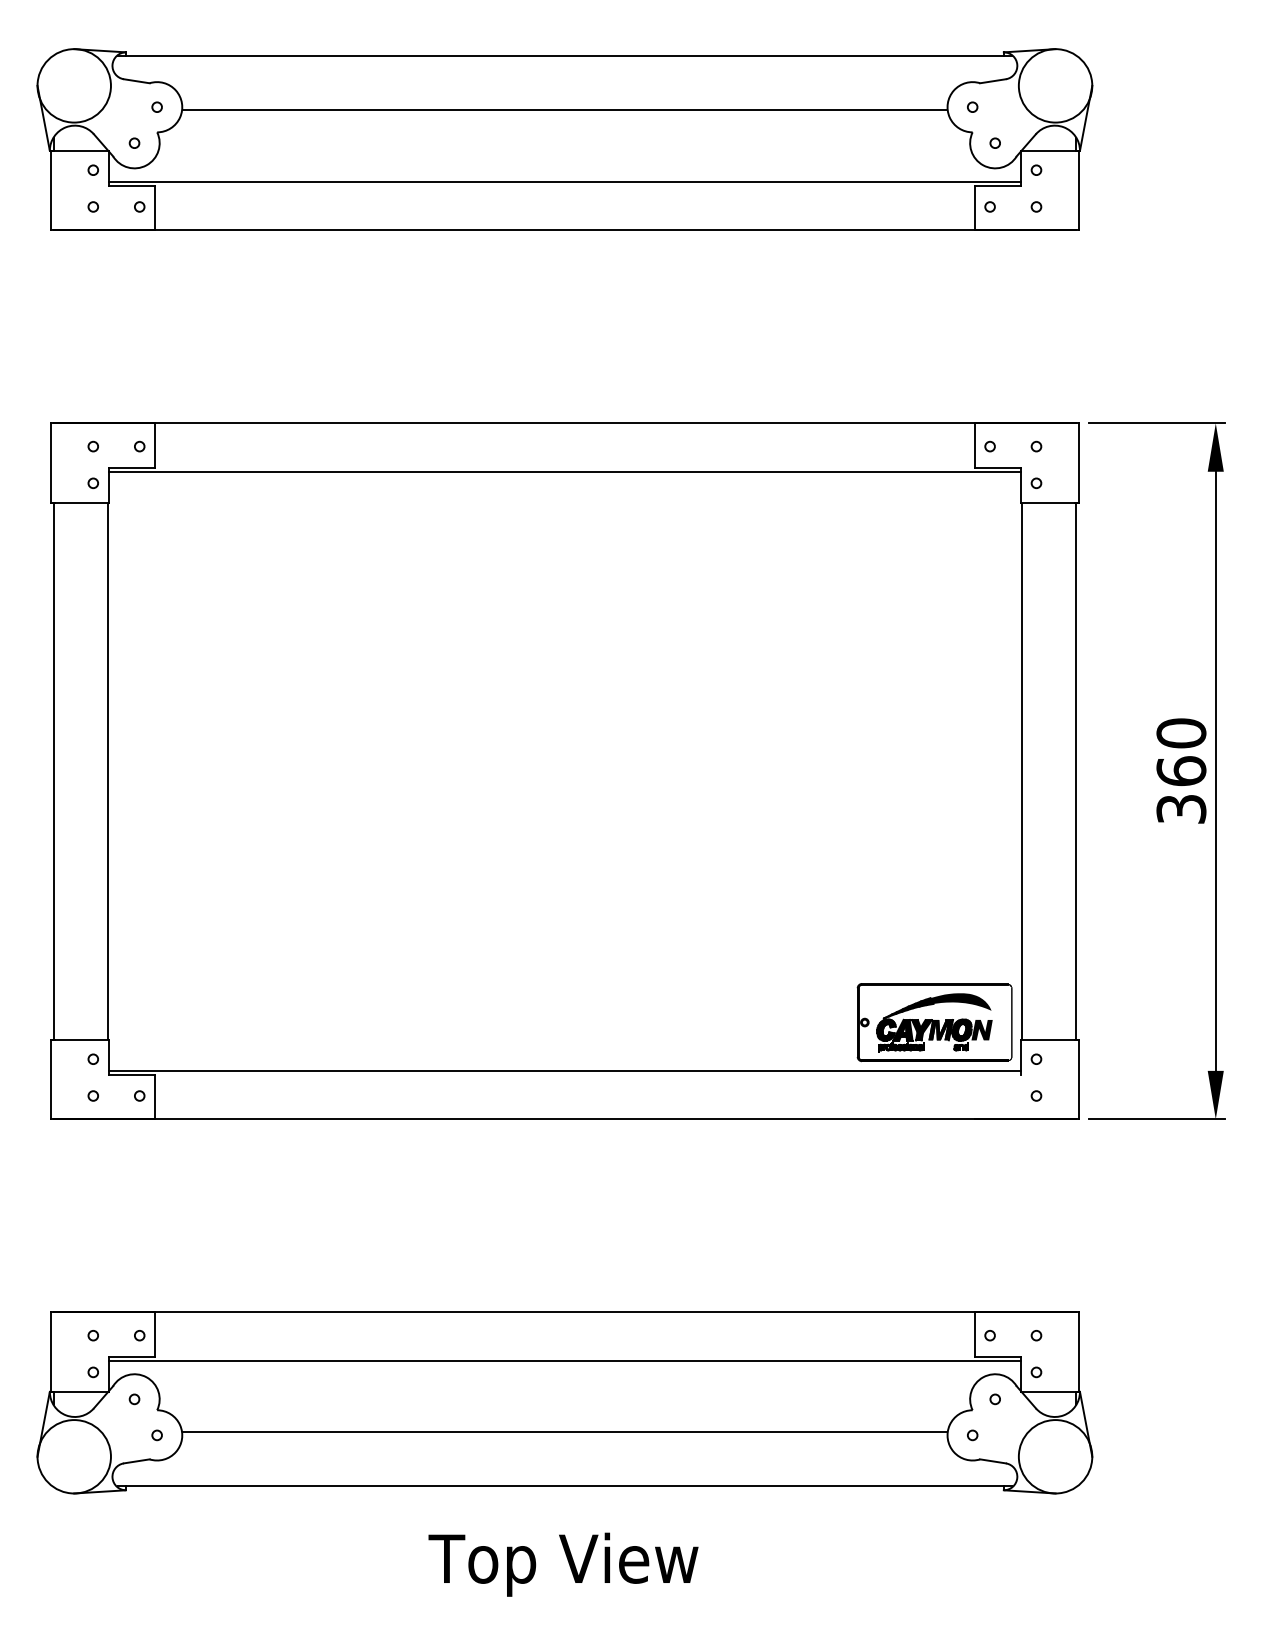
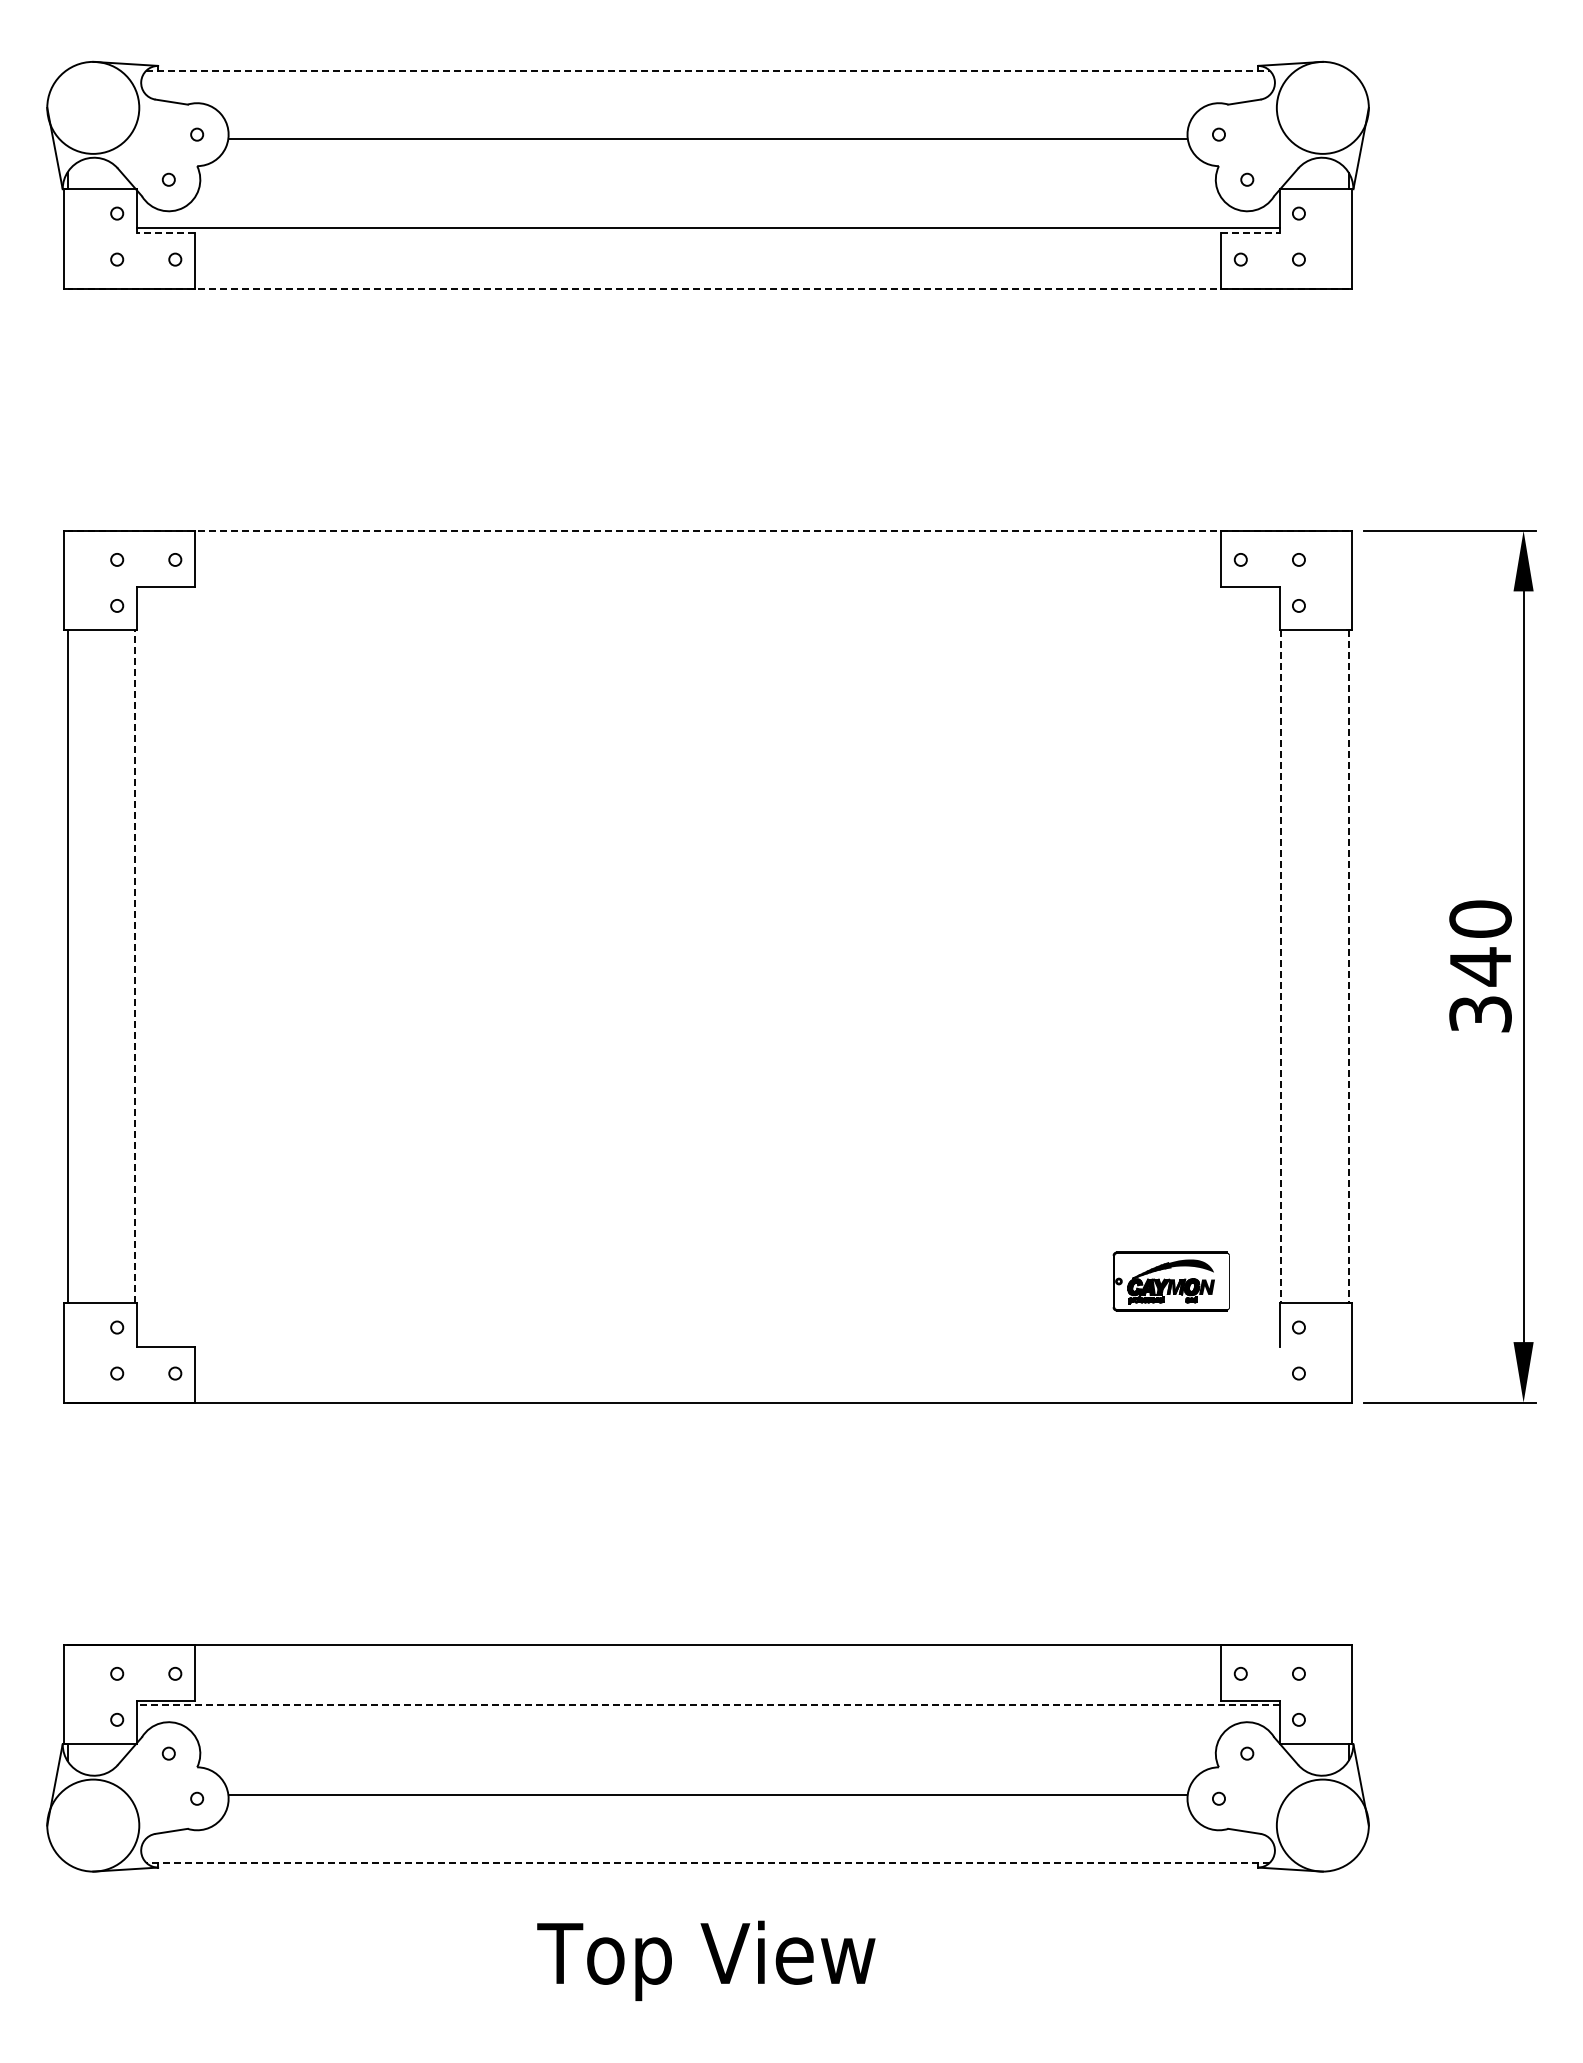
line: (565, 56) -> (708, 70), solid -> dashed
line: (131, 186) -> (165, 233), solid -> dashed
line: (998, 186) -> (1251, 233), solid -> dashed
line: (565, 230) -> (708, 288), solid -> dashed
line: (565, 423) -> (708, 530), solid -> dashed
line: (564, 471) -> (707, 591), removed
line: (107, 771) -> (135, 966), solid -> dashed
line: (1021, 771) -> (1280, 966), solid -> dashed
line: (1076, 771) -> (1348, 966), solid -> dashed
text: (1181, 771) -> (1480, 966), 360 -> 340
part: (934, 1022) -> (1171, 1281), size x0.6
line: (564, 1071) -> (707, 1342), removed
line: (565, 1360) -> (708, 1705), solid -> dashed
line: (565, 1486) -> (708, 1862), solid -> dashed

